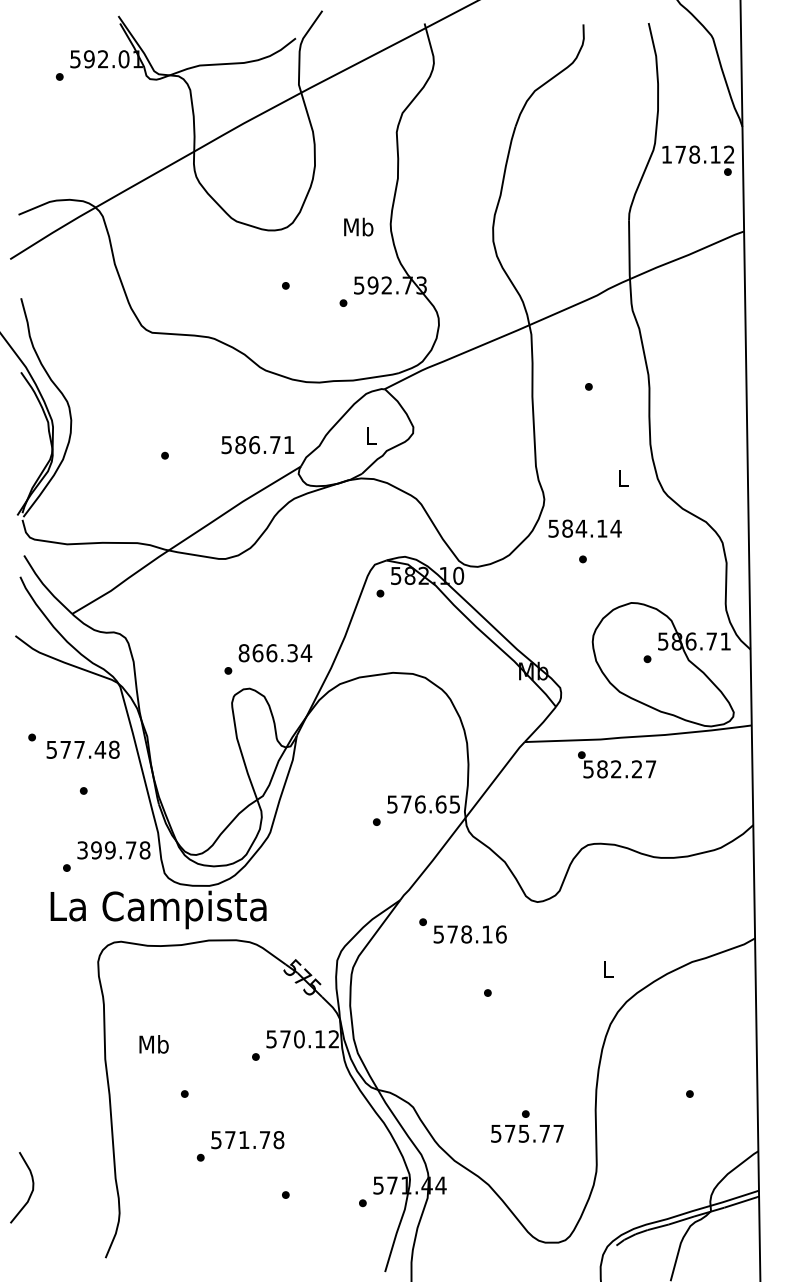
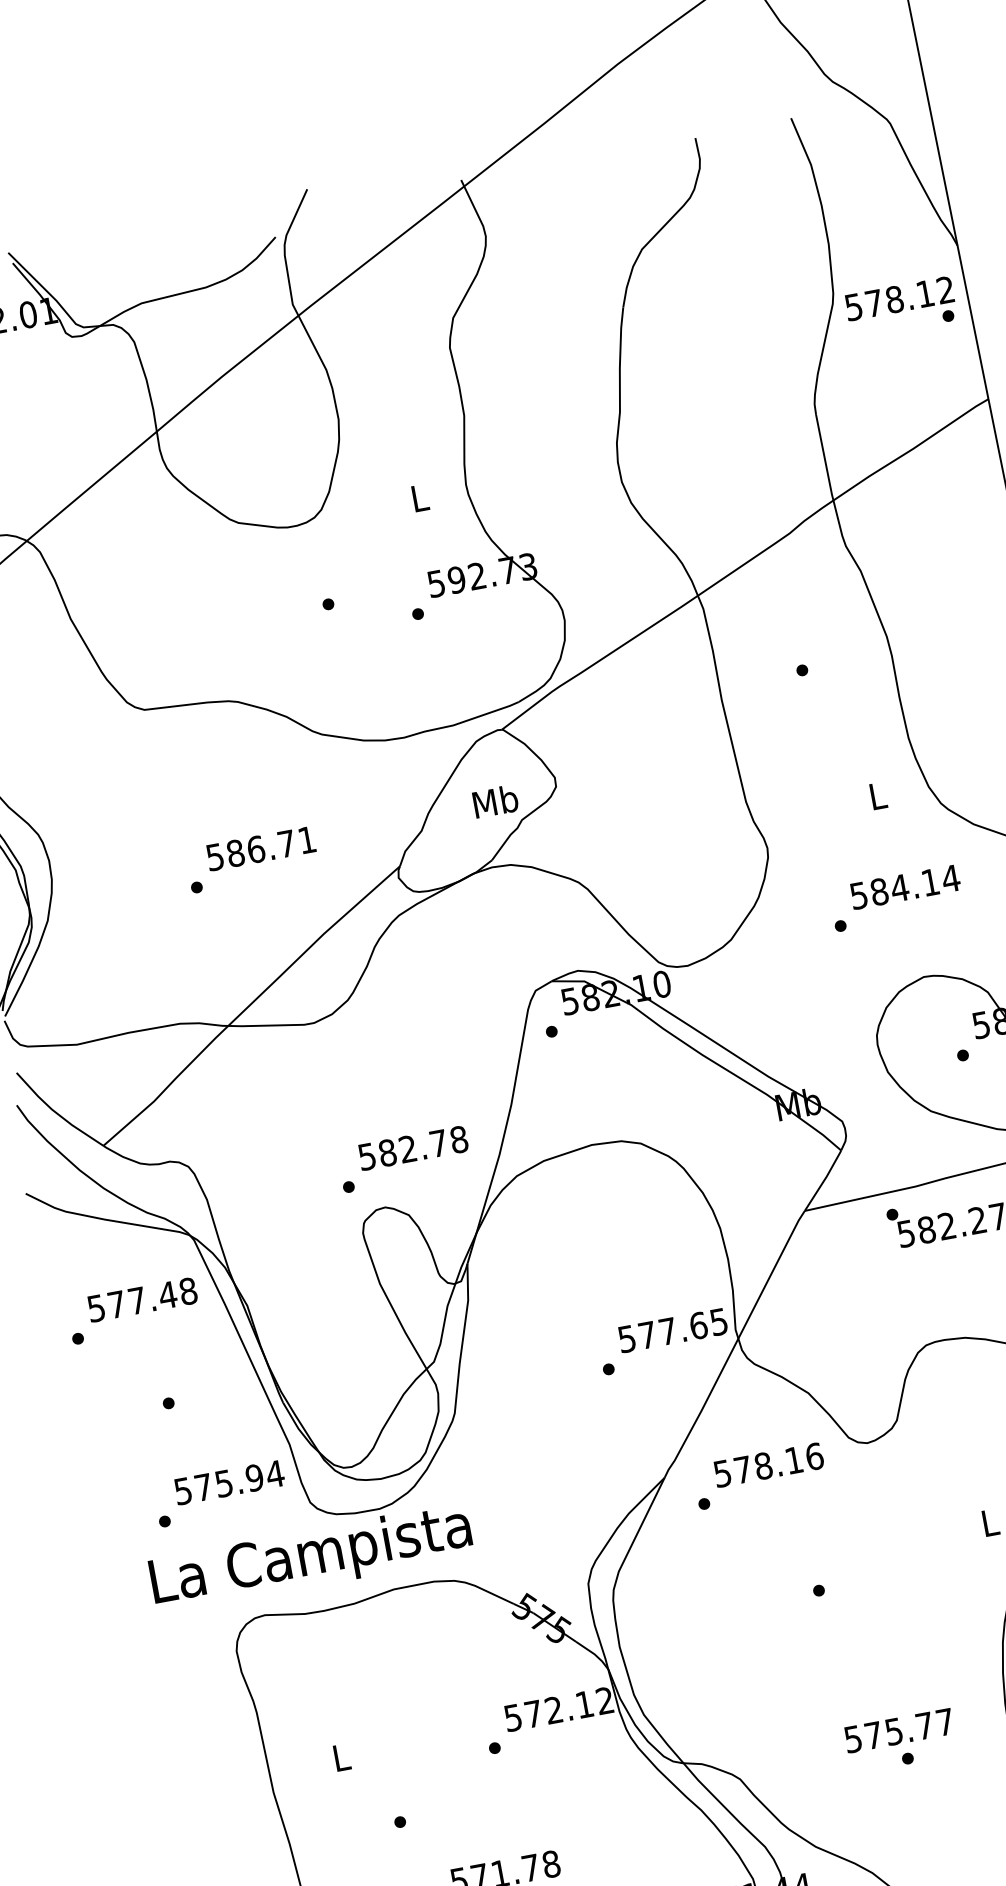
text: (666, 154) -> (853, 306), 178.12 -> 578.12
text: (358, 226) -> (419, 497), Mb -> L
text: (371, 435) -> (495, 801), L -> Mb
text: (257, 445) -> (260, 849), moved
text: (584, 528) -> (904, 887), moved
text: (275, 653) -> (413, 1148), 866.34 -> 582.78
text: (82, 749) -> (141, 1299), moved
text: (420, 804) -> (668, 1331), 576.65 -> 577.65
text: (113, 850) -> (228, 1482), 399.78 -> 575.94
text: (469, 934) -> (767, 1465), moved
text: (299, 1039) -> (554, 1710), 570.12 -> 572.12
text: (153, 1044) -> (340, 1757), Mb -> L
text: (527, 1133) -> (899, 1730), moved

